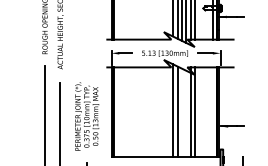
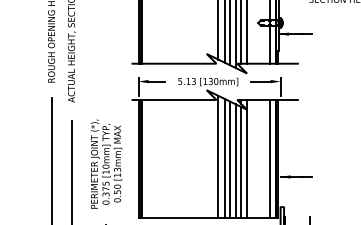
line: (212, 112) -> (270, 158), added
line: (182, 113) -> (230, 159), added
line: (185, 113) -> (235, 160), added

